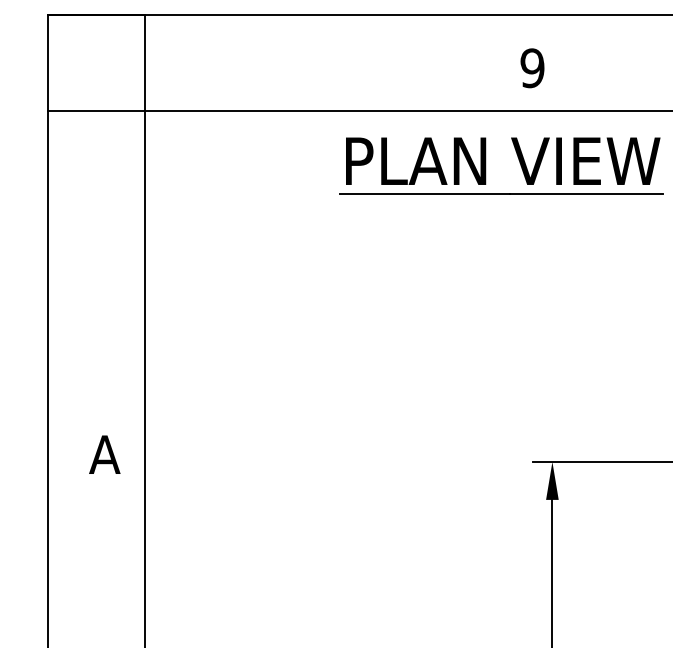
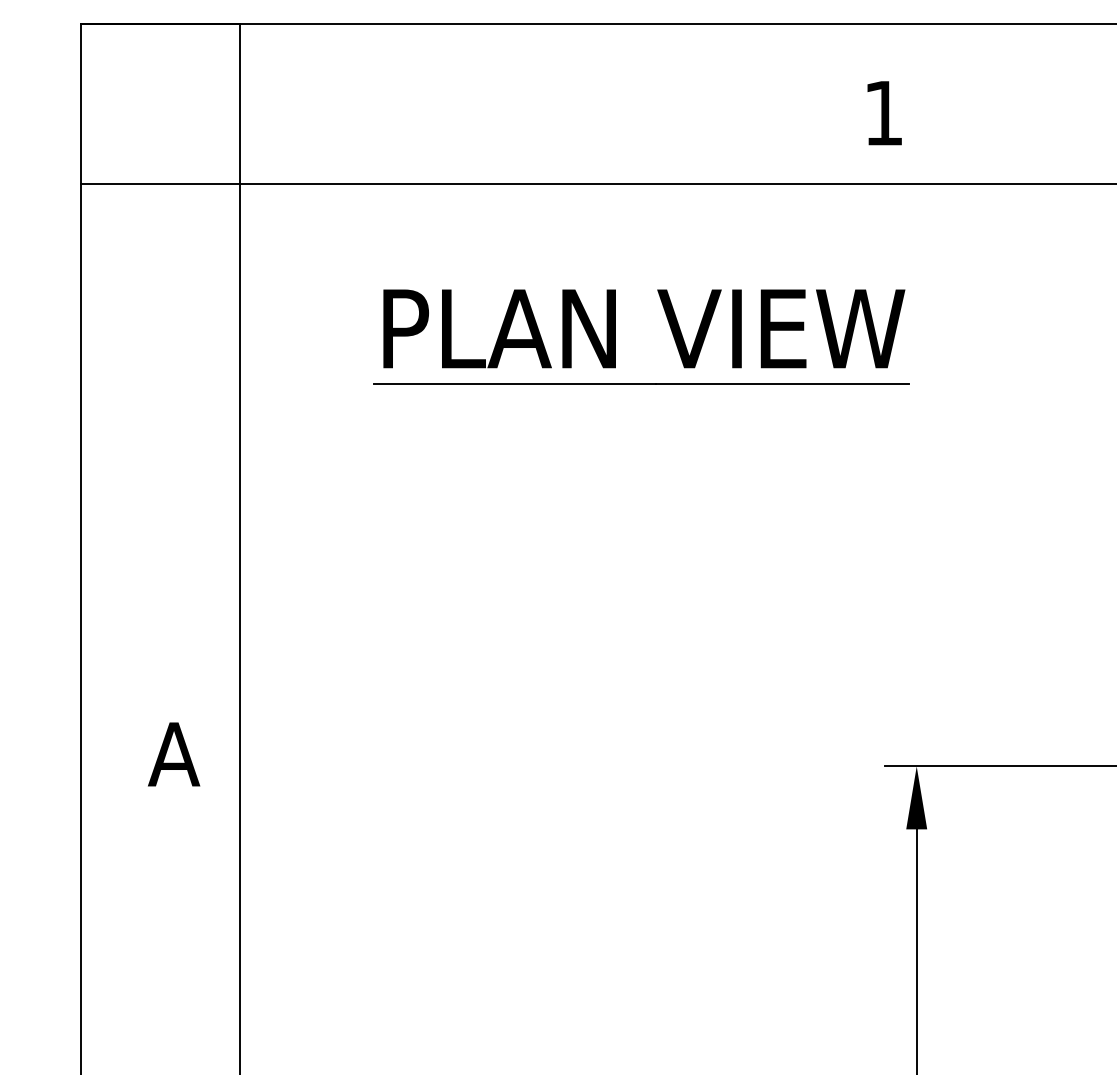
text: (532, 68) -> (883, 113), 9 -> 1
part: (486, 165) -> (616, 335), moved

